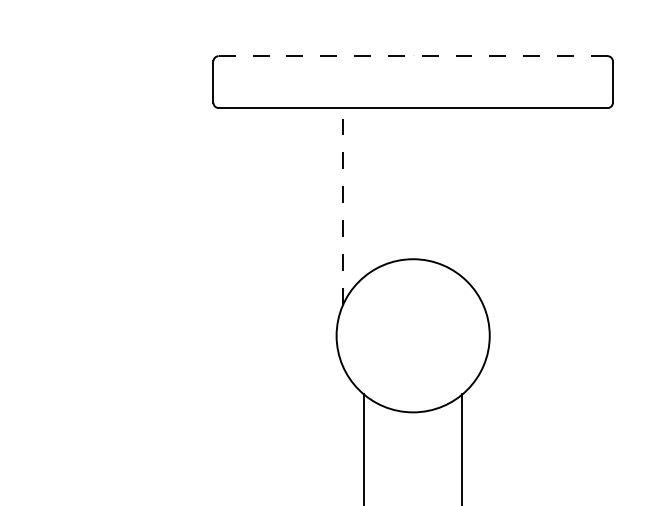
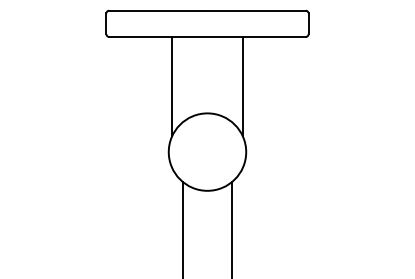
line: (411, 55) -> (206, 10), dashed -> solid
line: (343, 206) -> (172, 86), dashed -> solid
line: (482, 206) -> (242, 86), added

